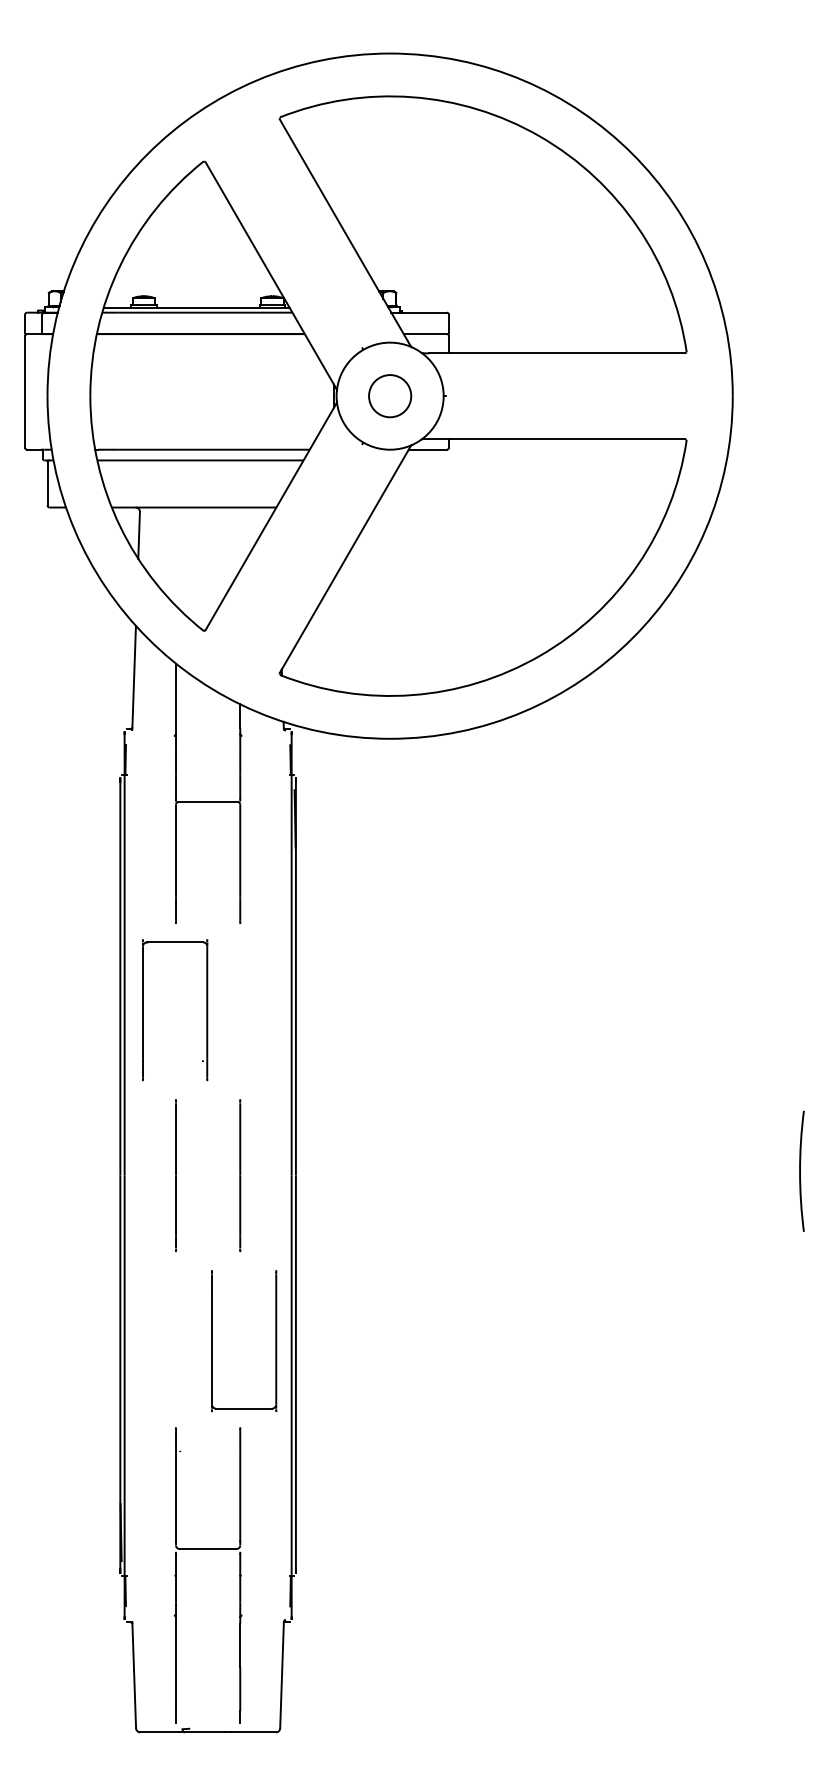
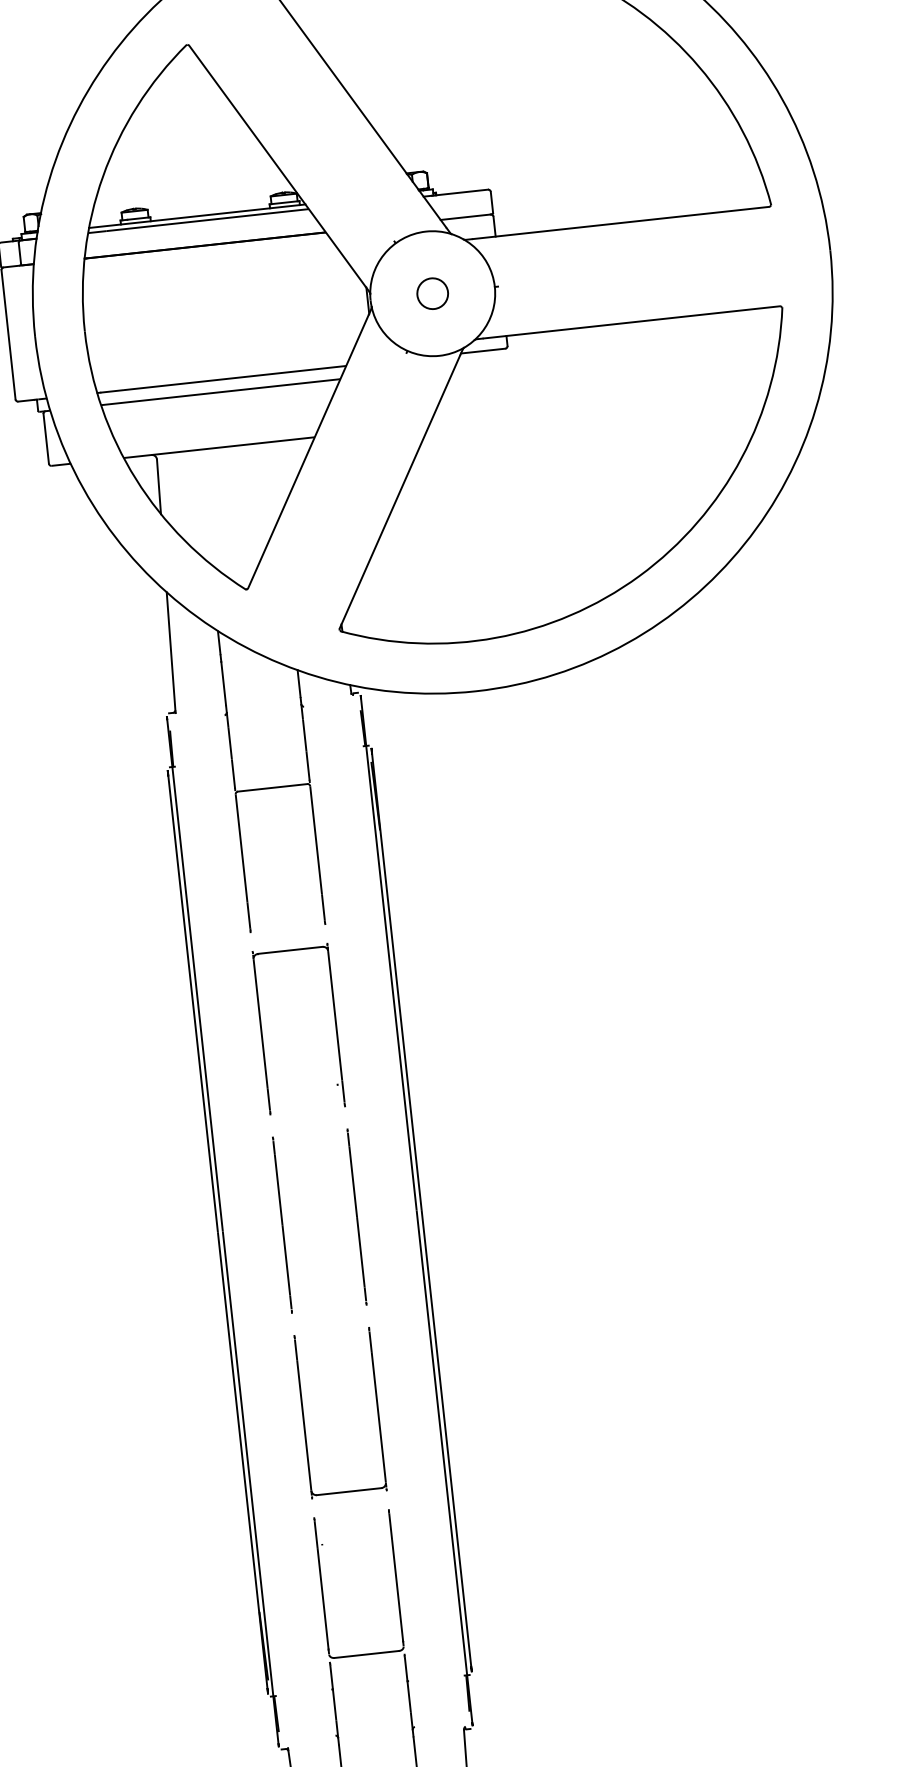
circle: (389, 396) -> (432, 294), size x0.62
part: (206, 1010) -> (335, 1025), moved
part: (275, 1341) -> (377, 1409), moved

